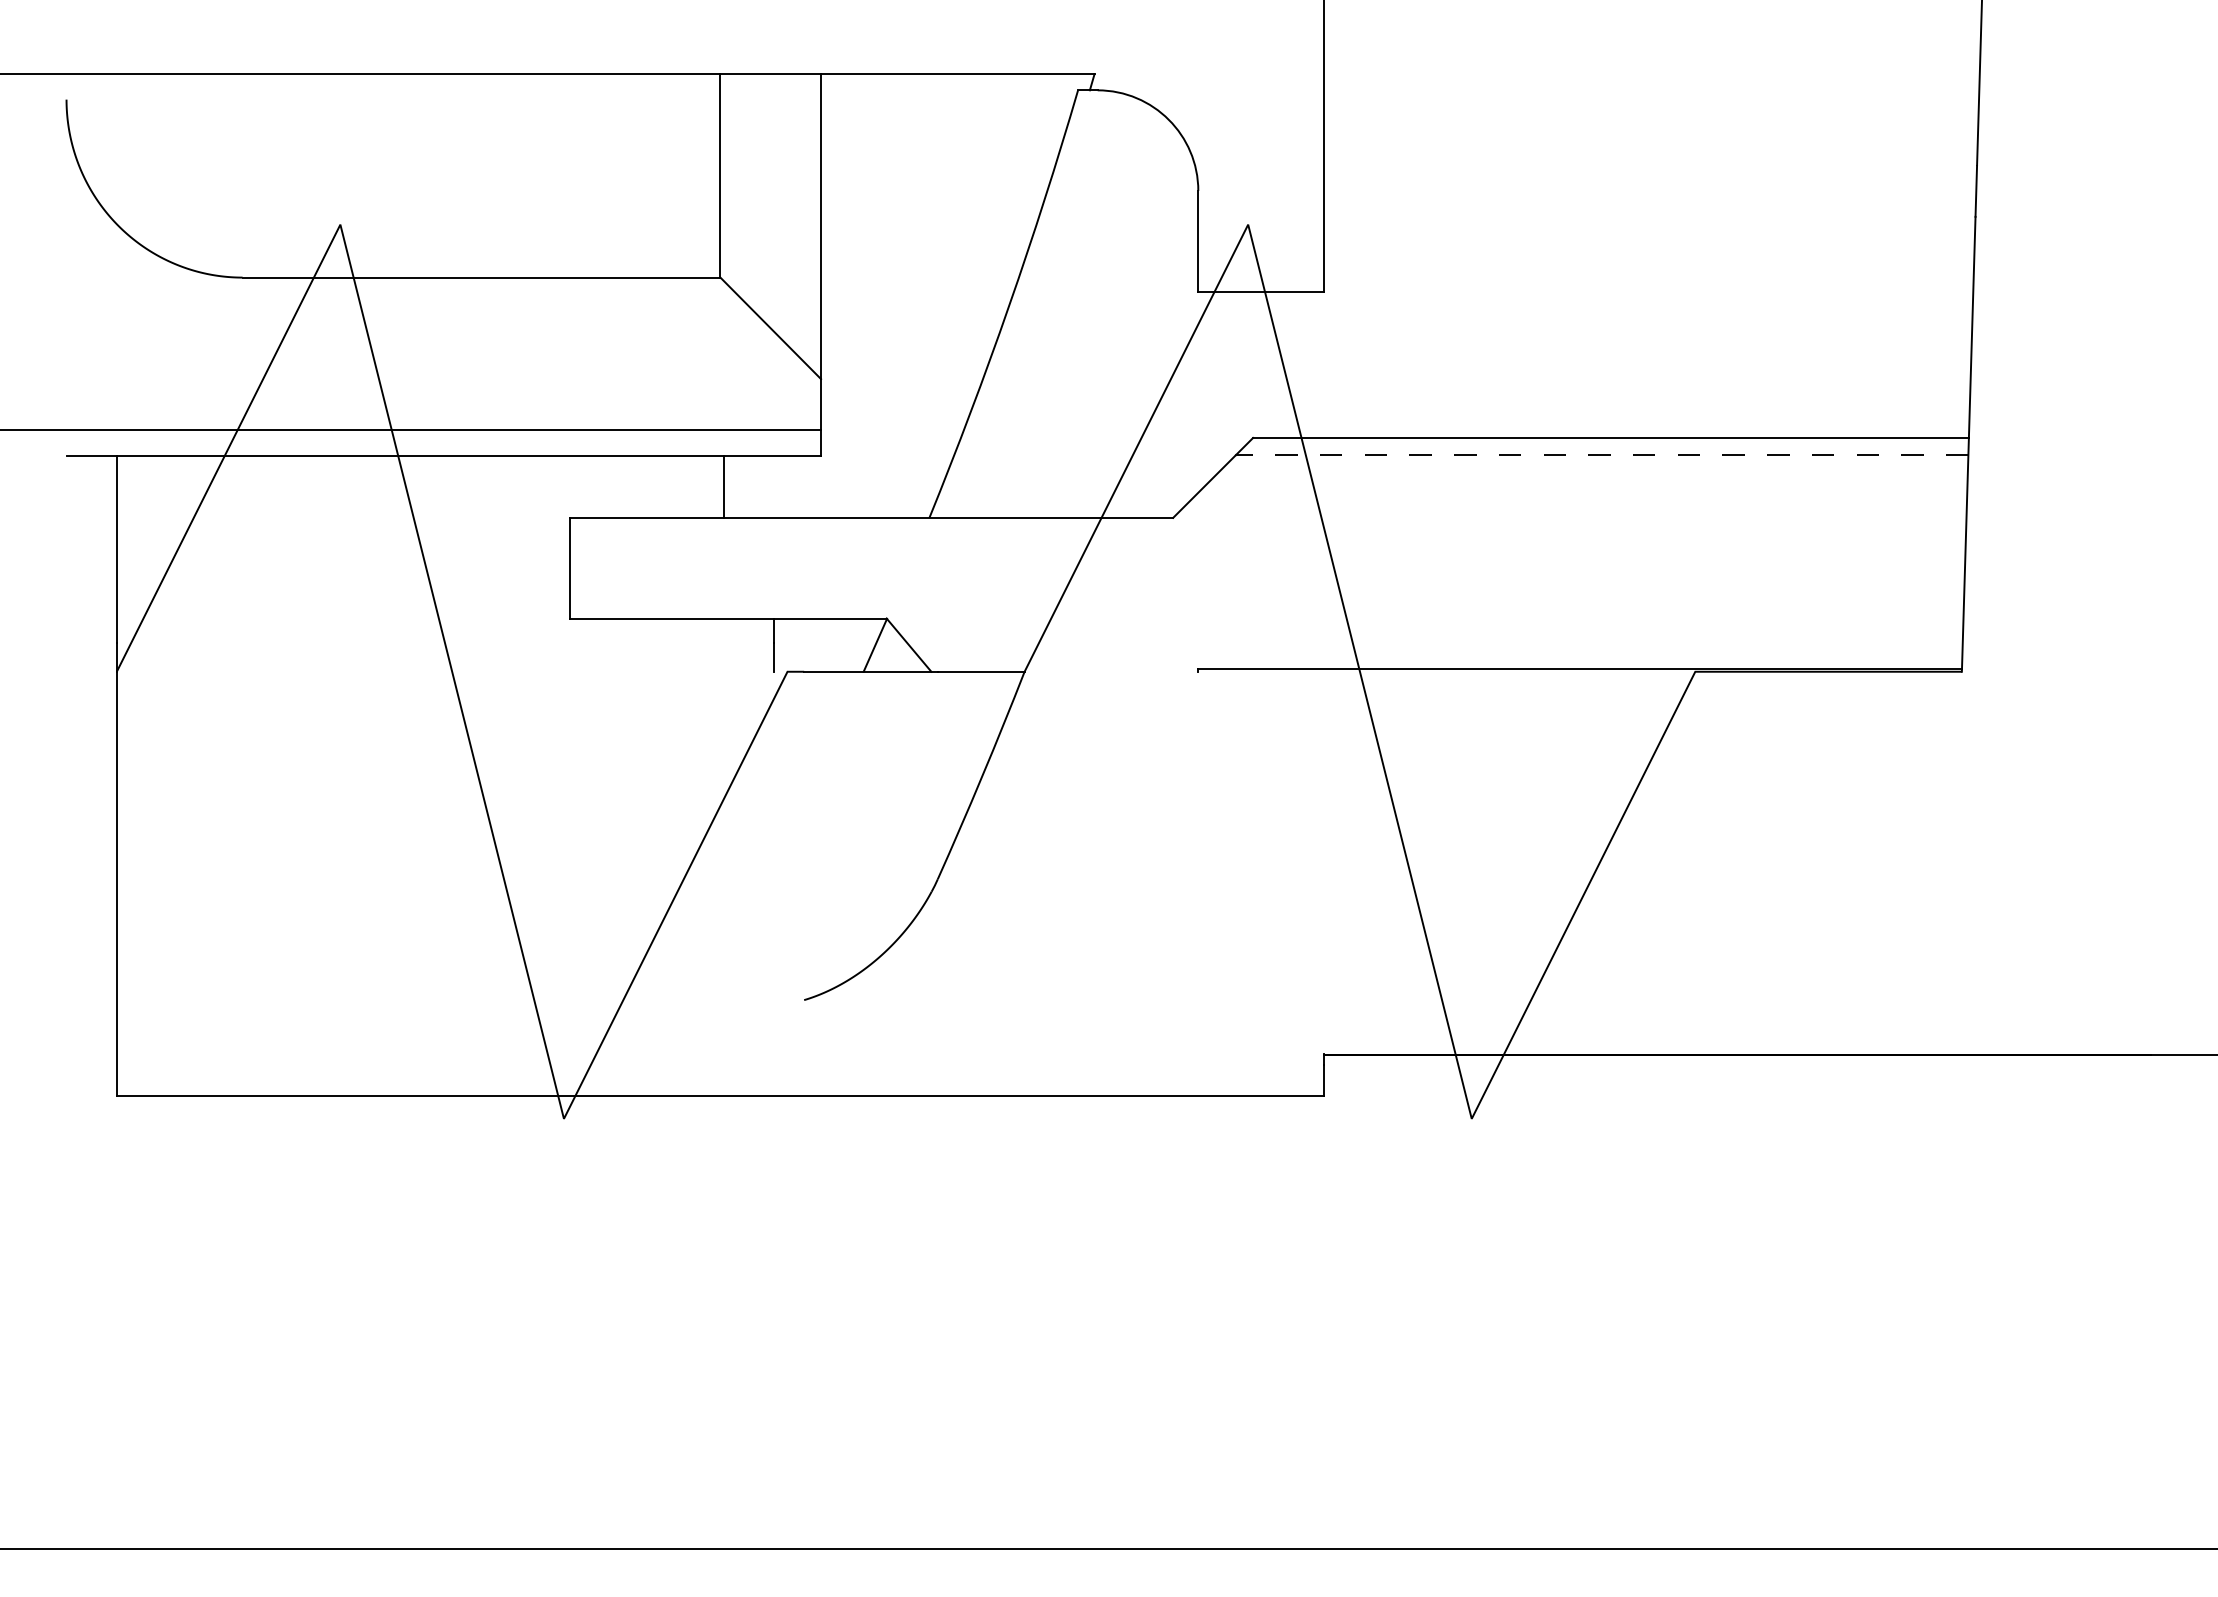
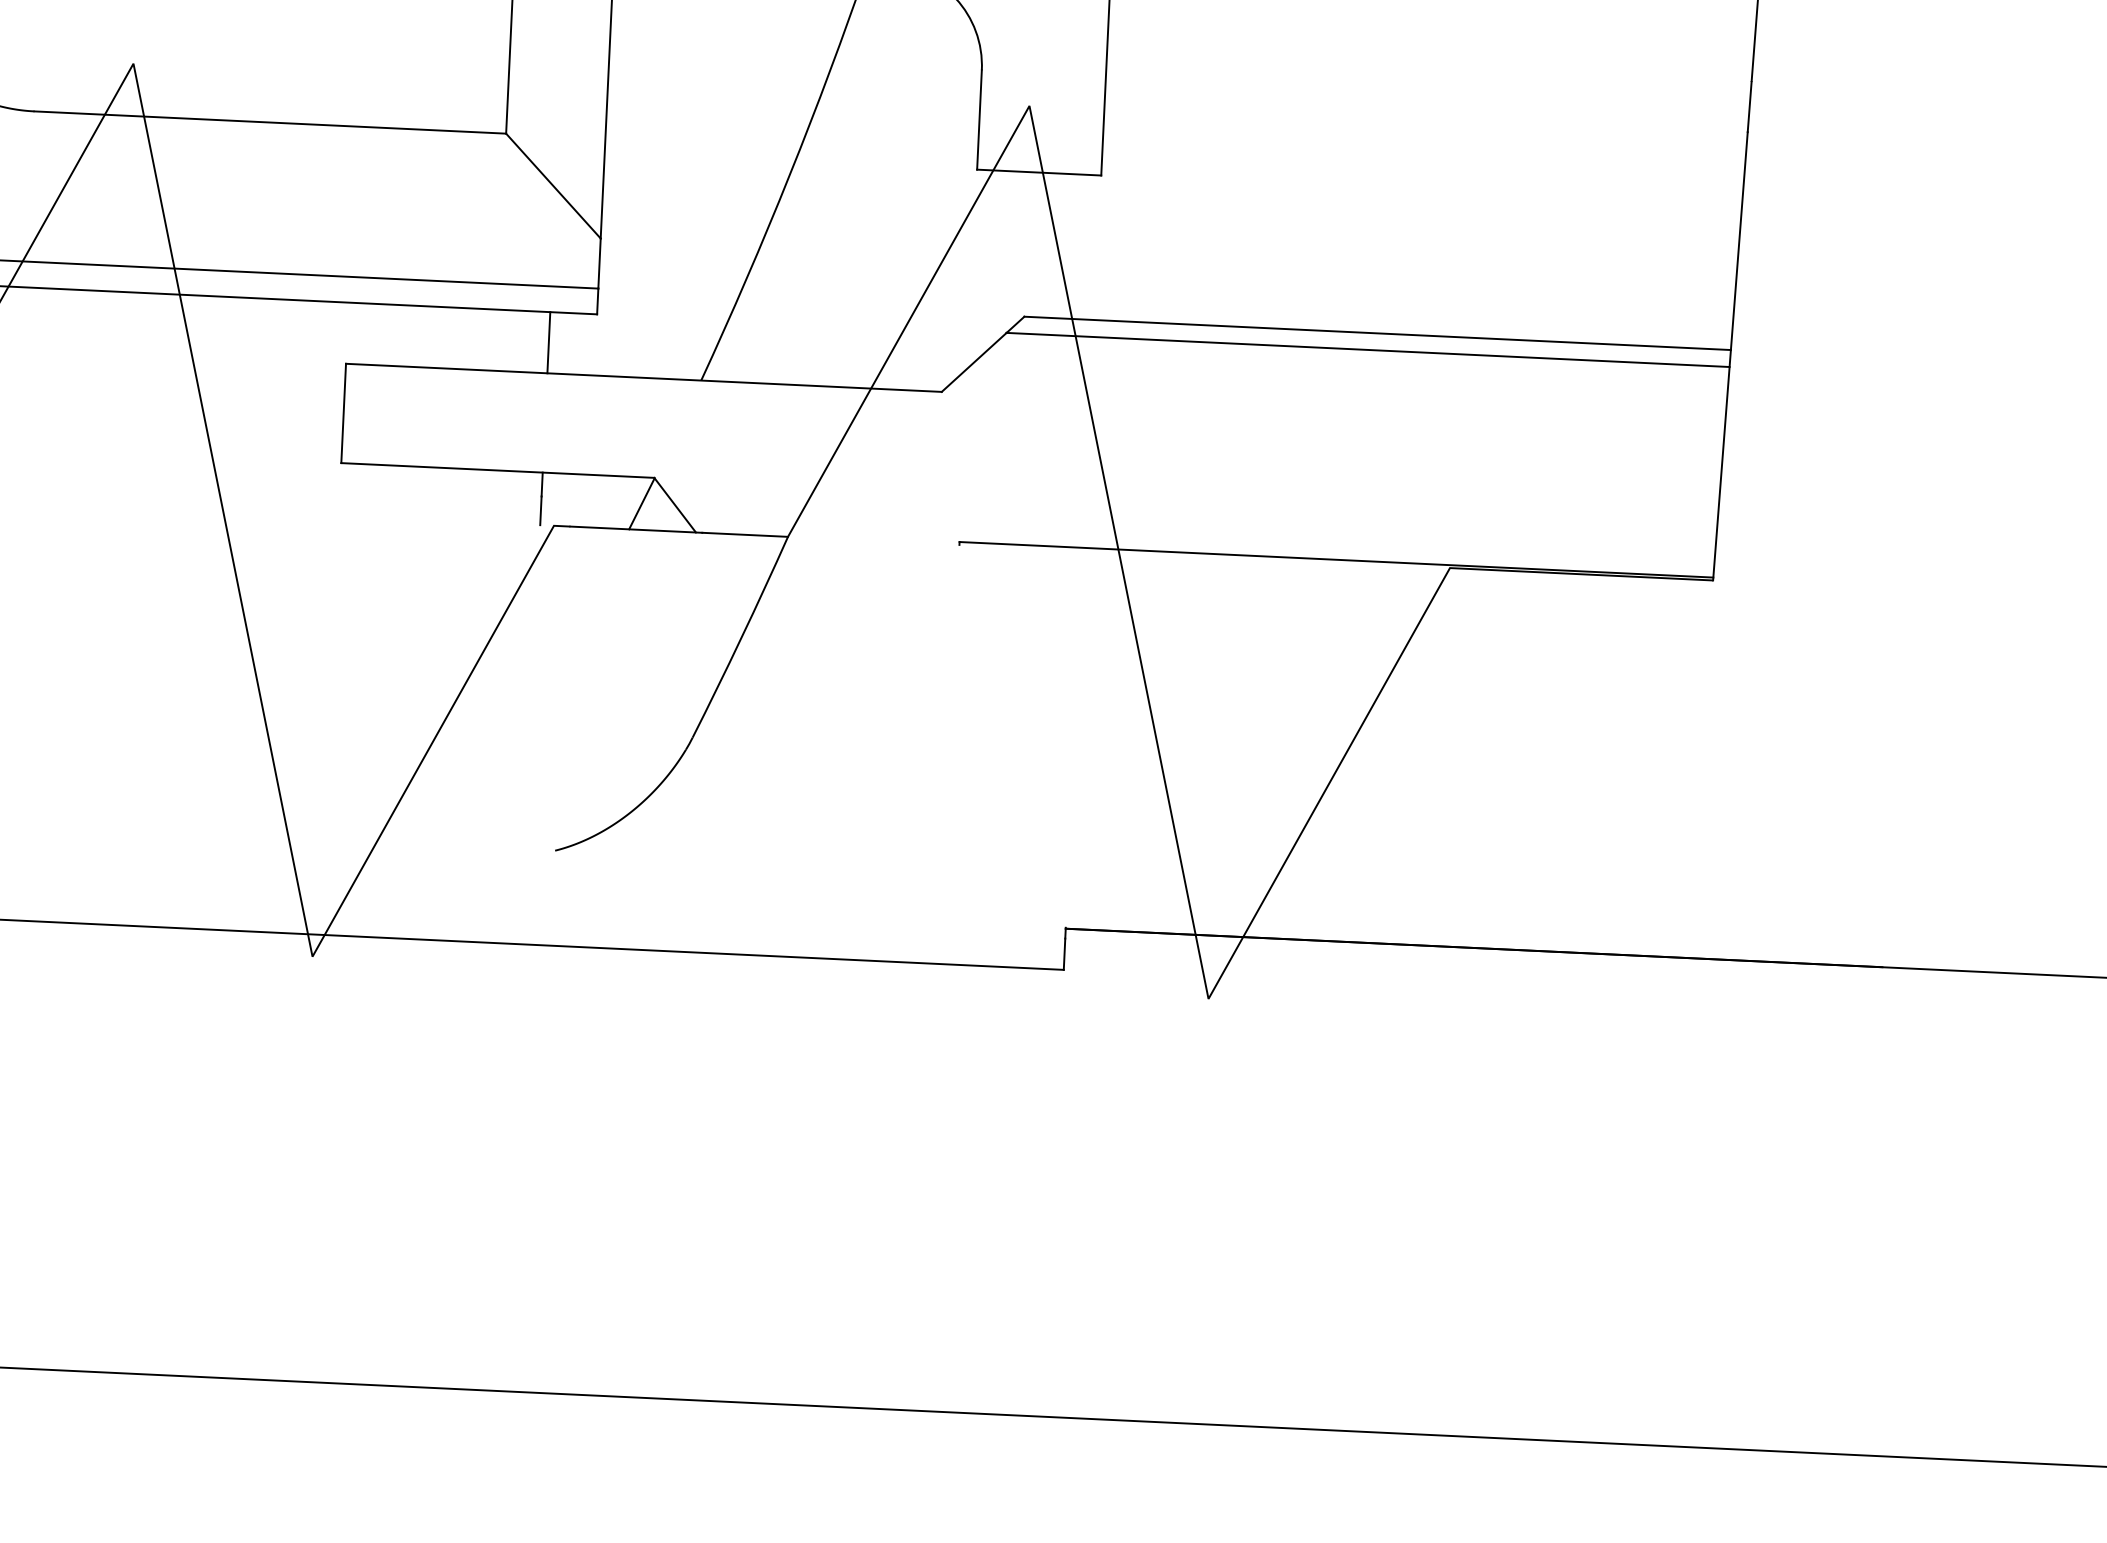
line: (1601, 455) -> (1367, 350), dashed -> solid
line: (723, 486) -> (548, 342), moved

